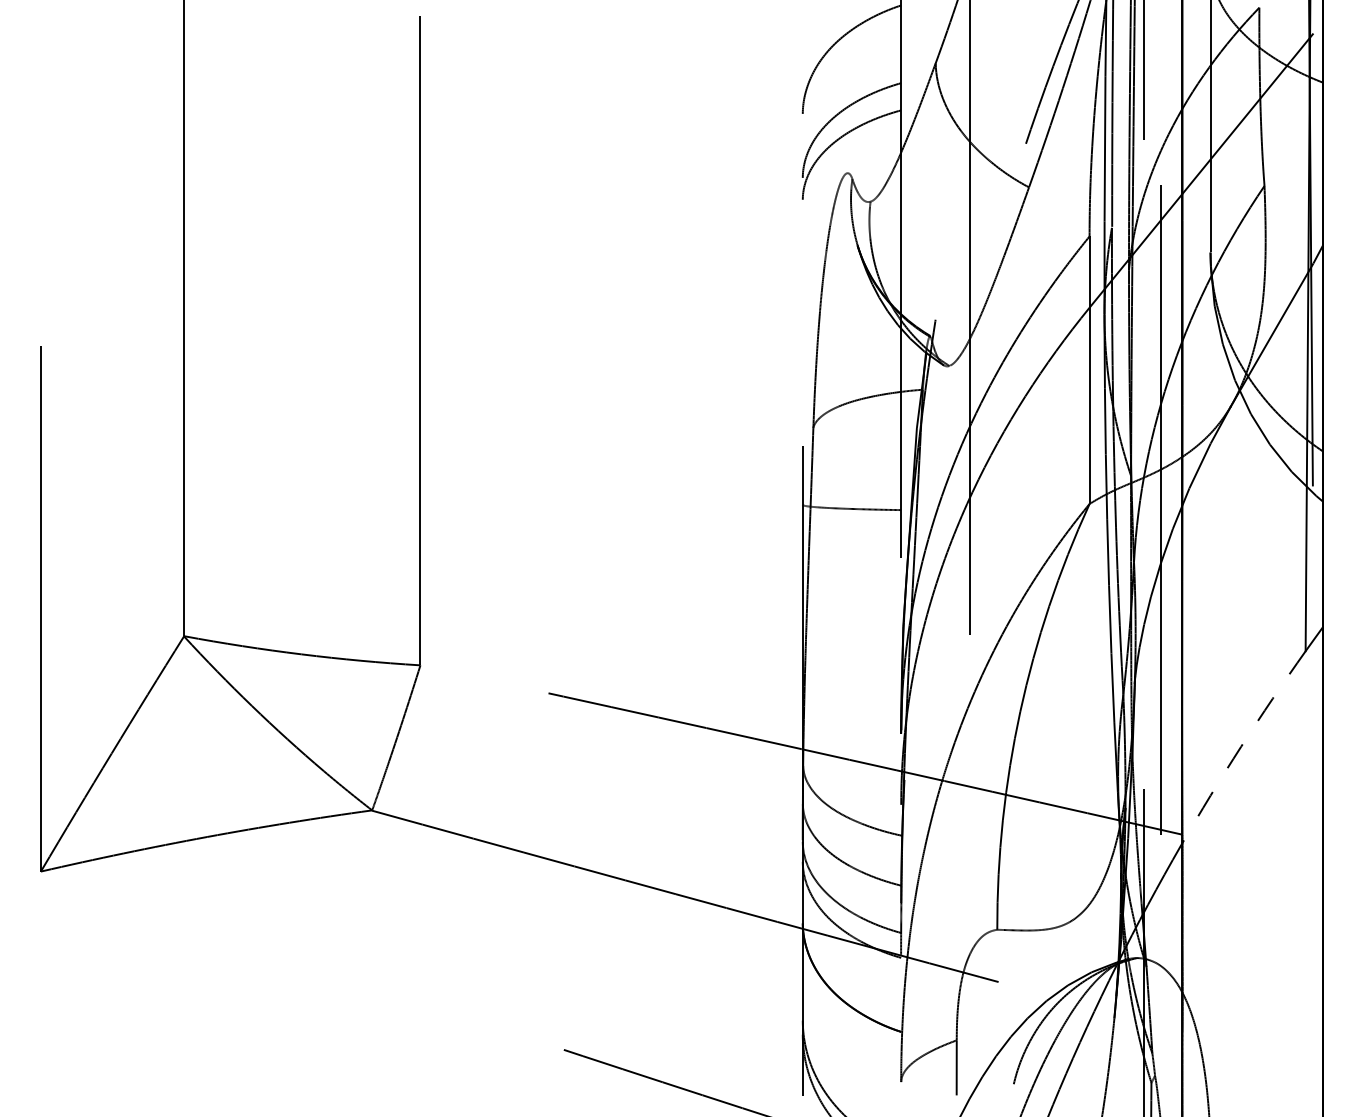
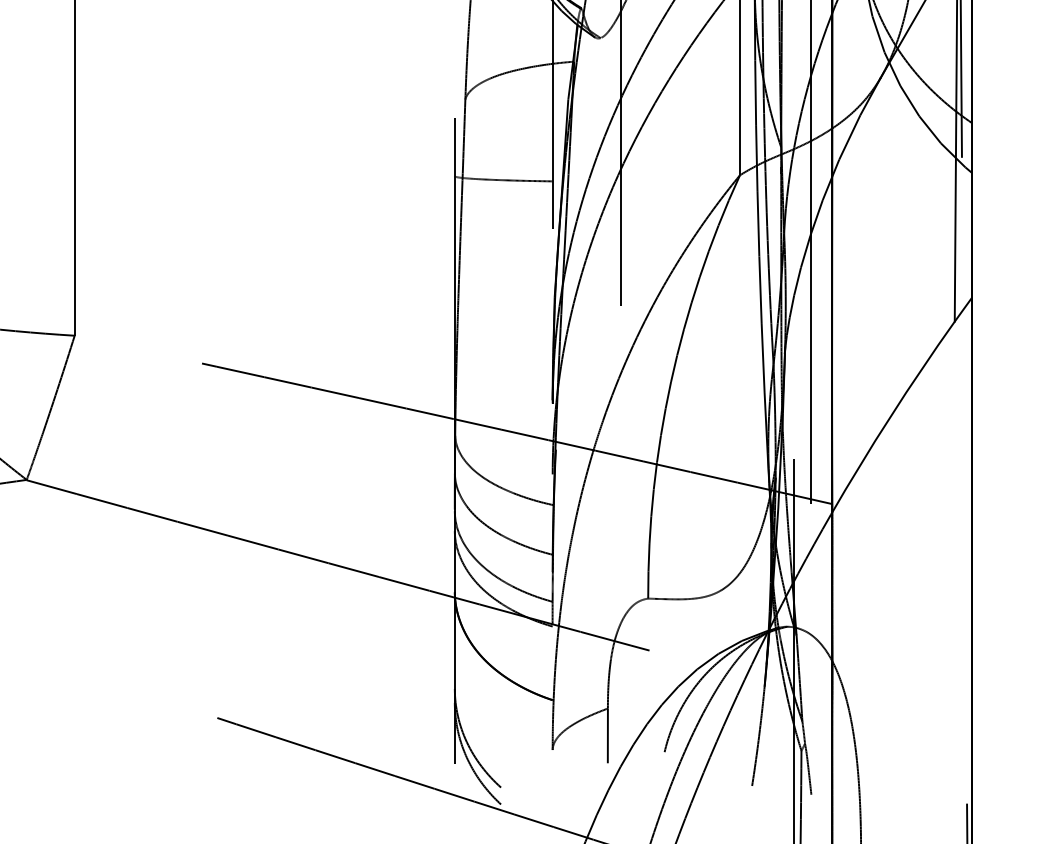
arc: (1241, 746) -> (891, 416), dashed -> solid

